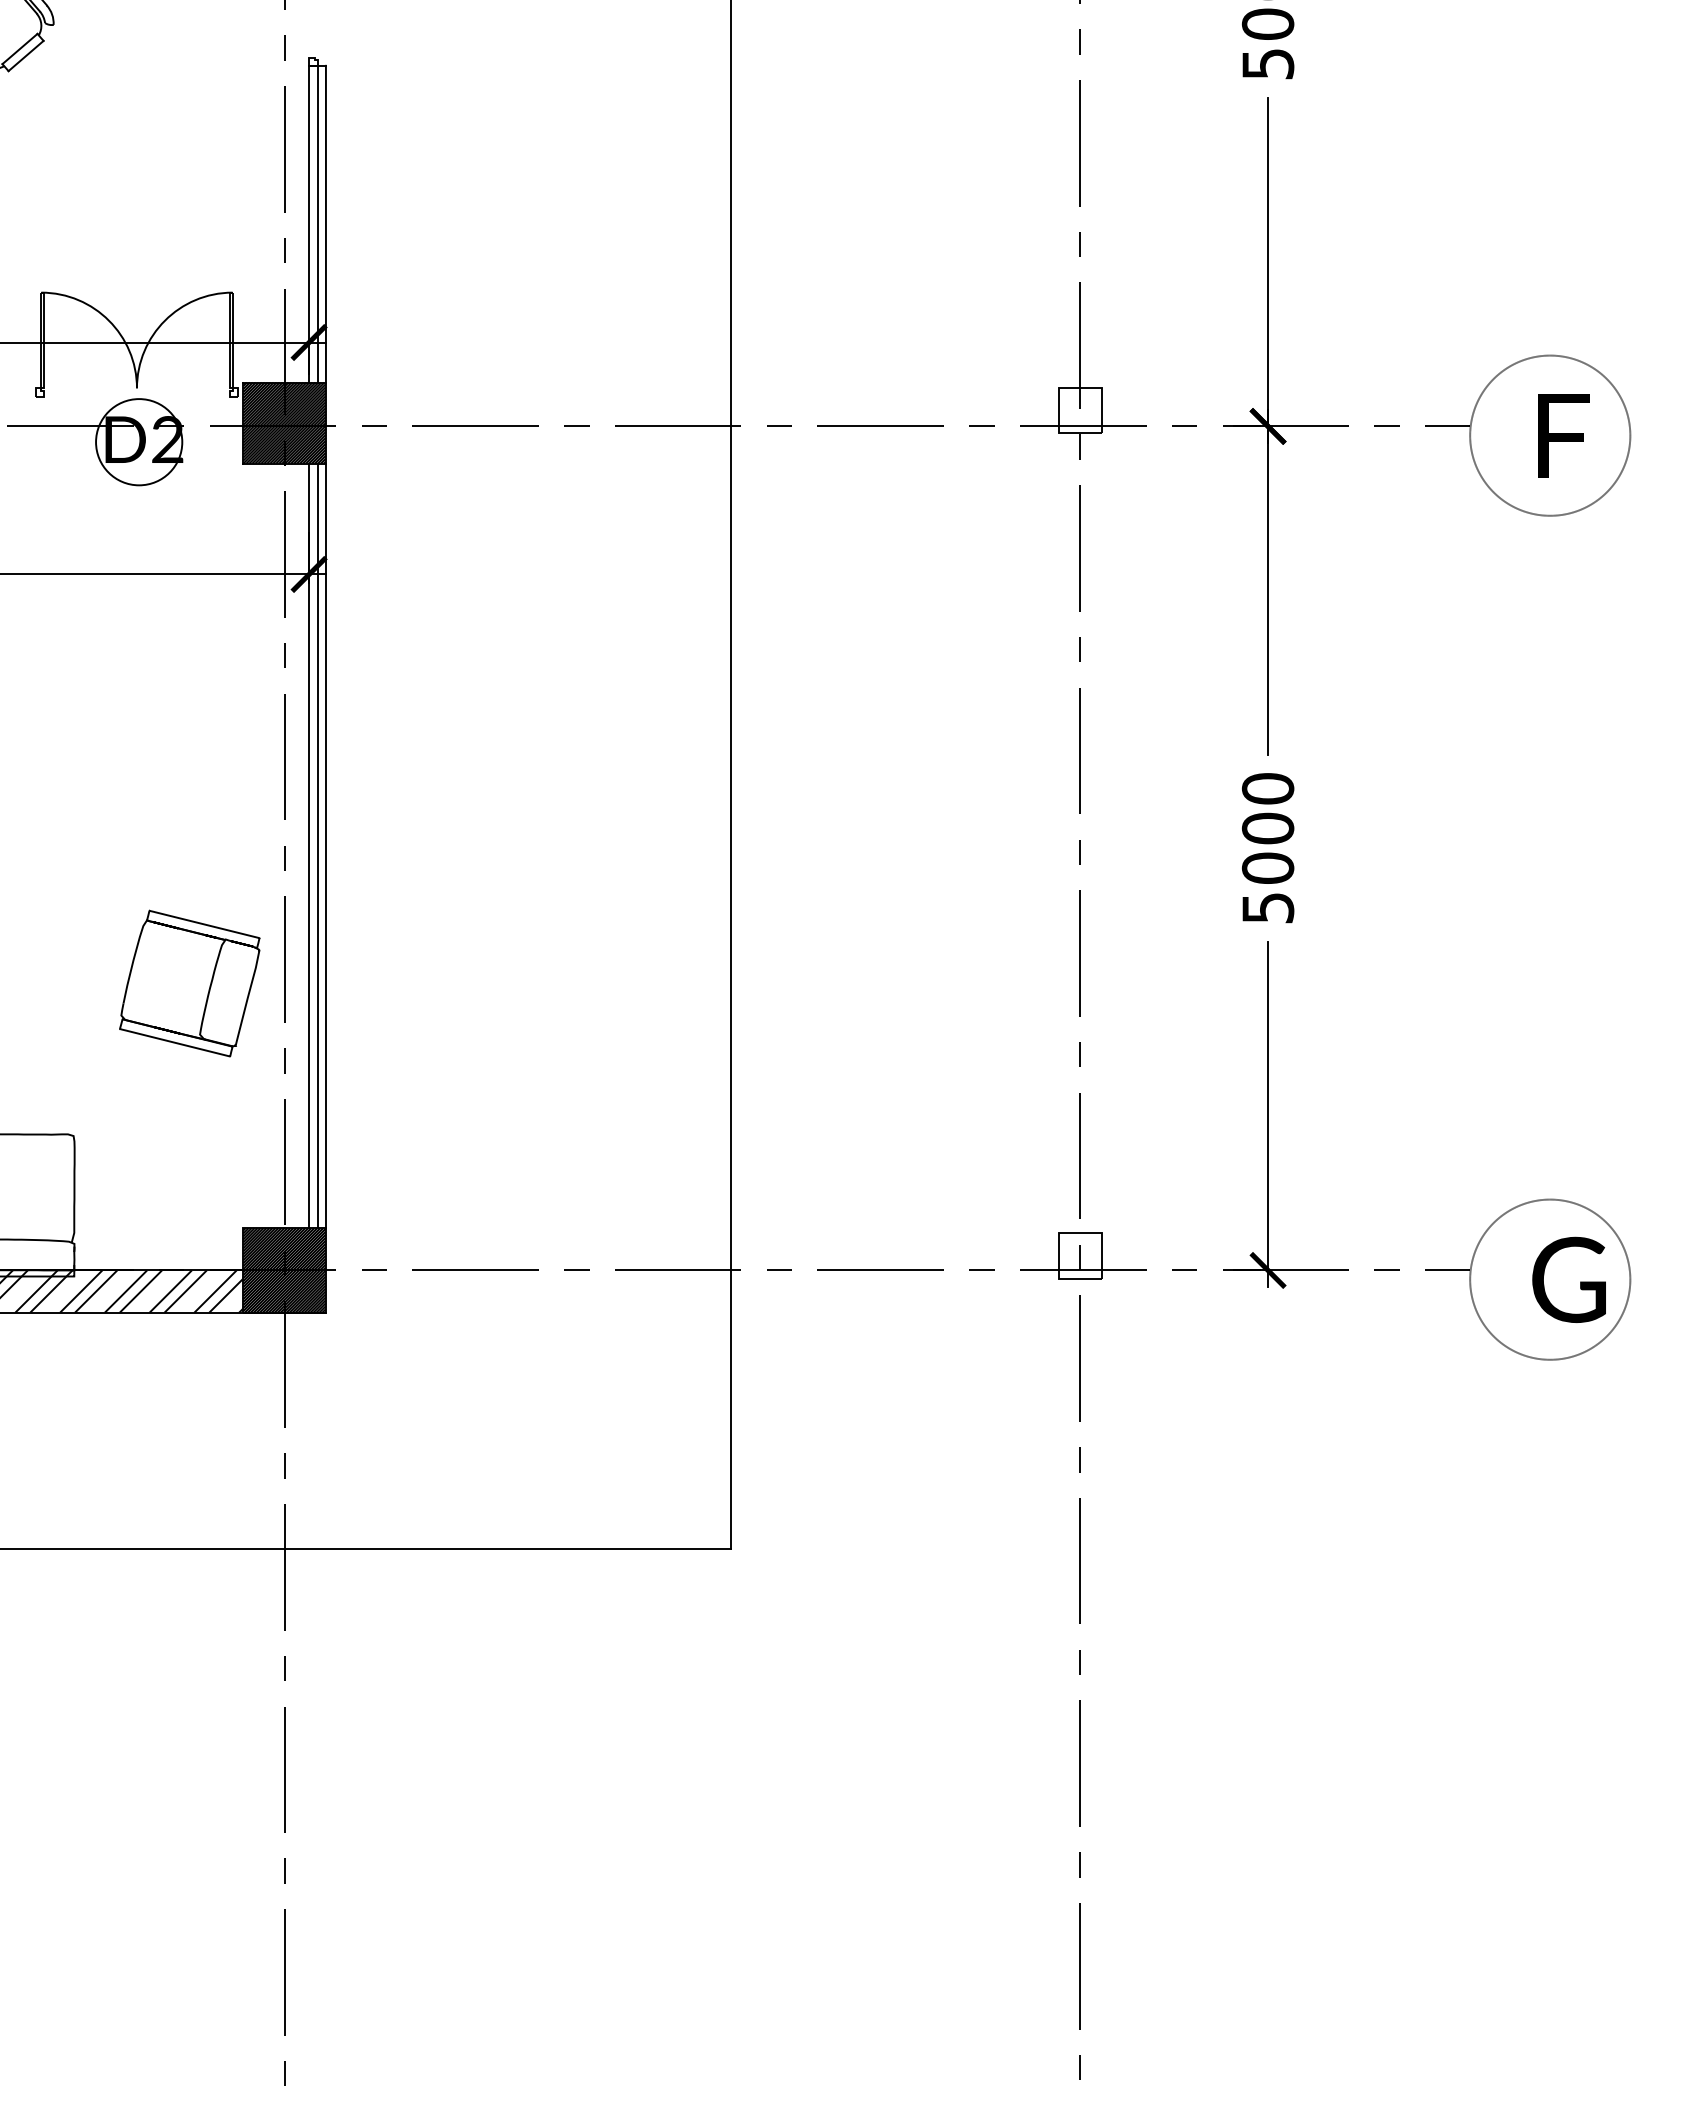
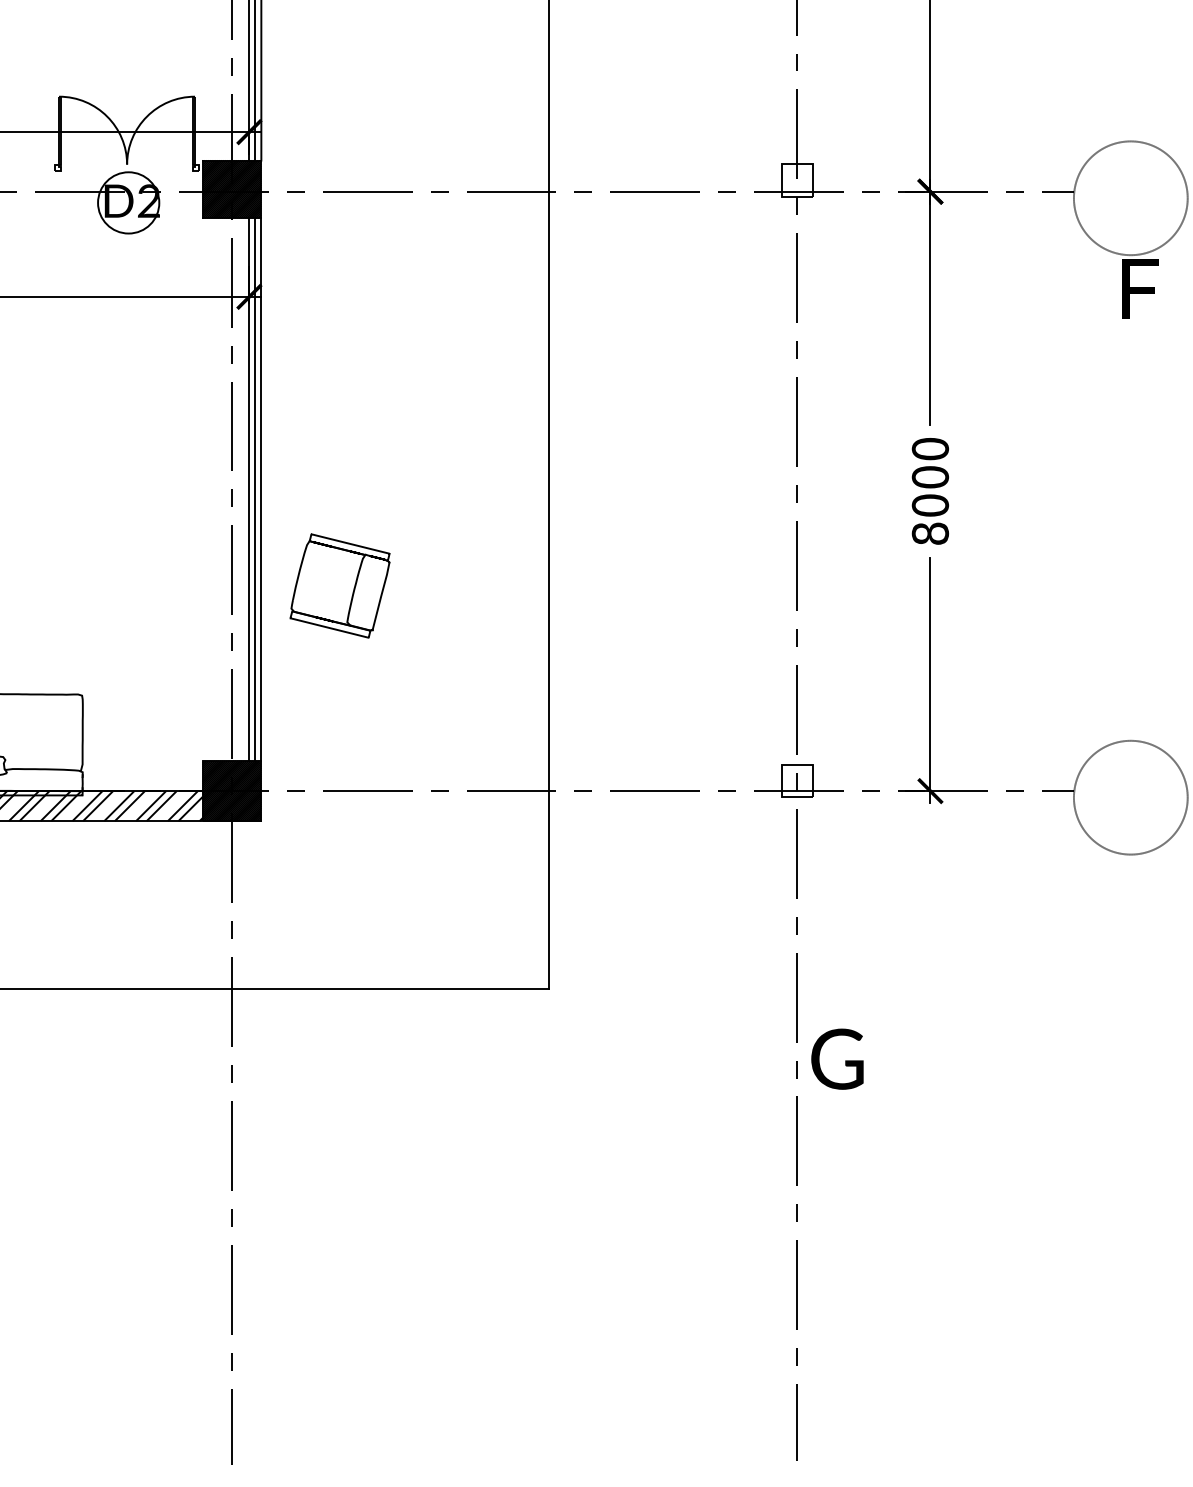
text: (1563, 435) -> (1140, 289), moved
text: (1267, 907) -> (930, 533), 5000 -> 8000
part: (189, 983) -> (339, 585), moved
text: (1568, 1279) -> (836, 1058), moved

